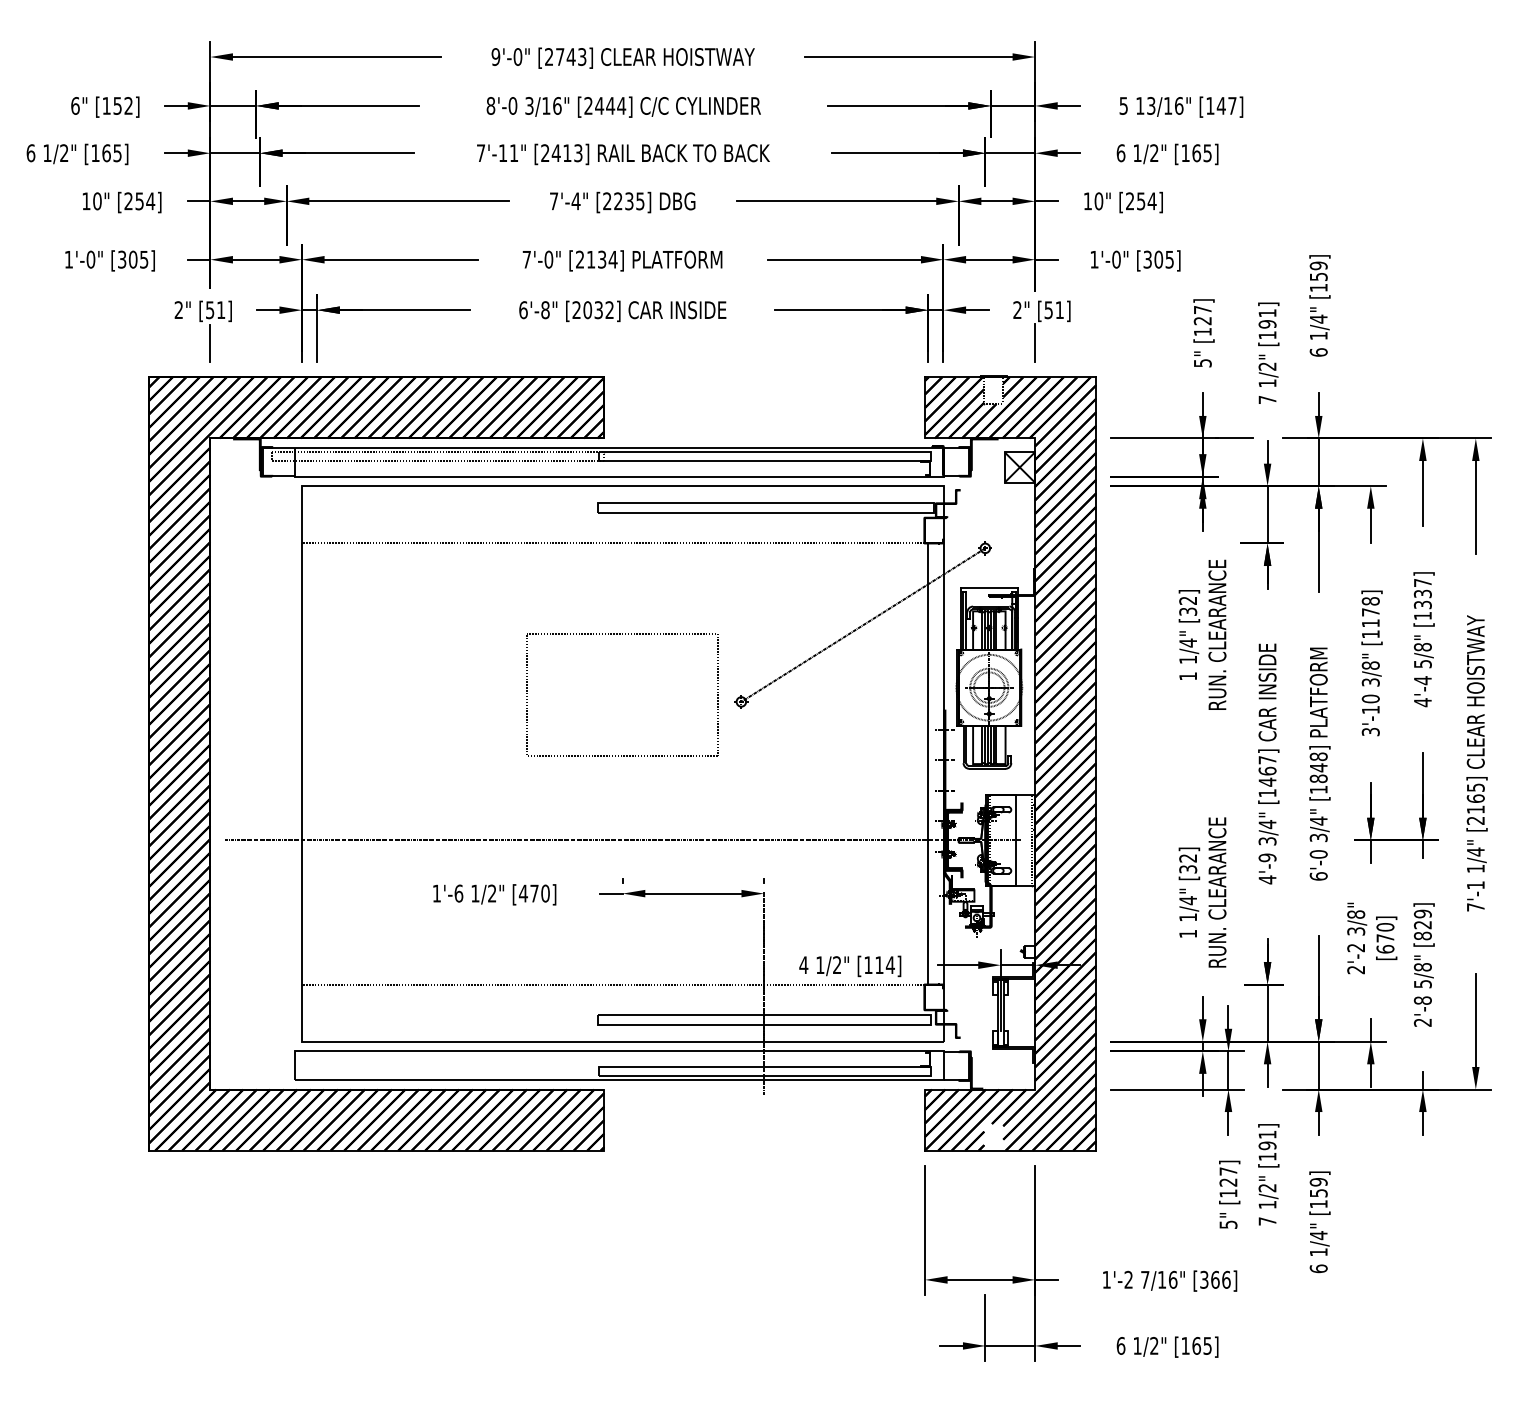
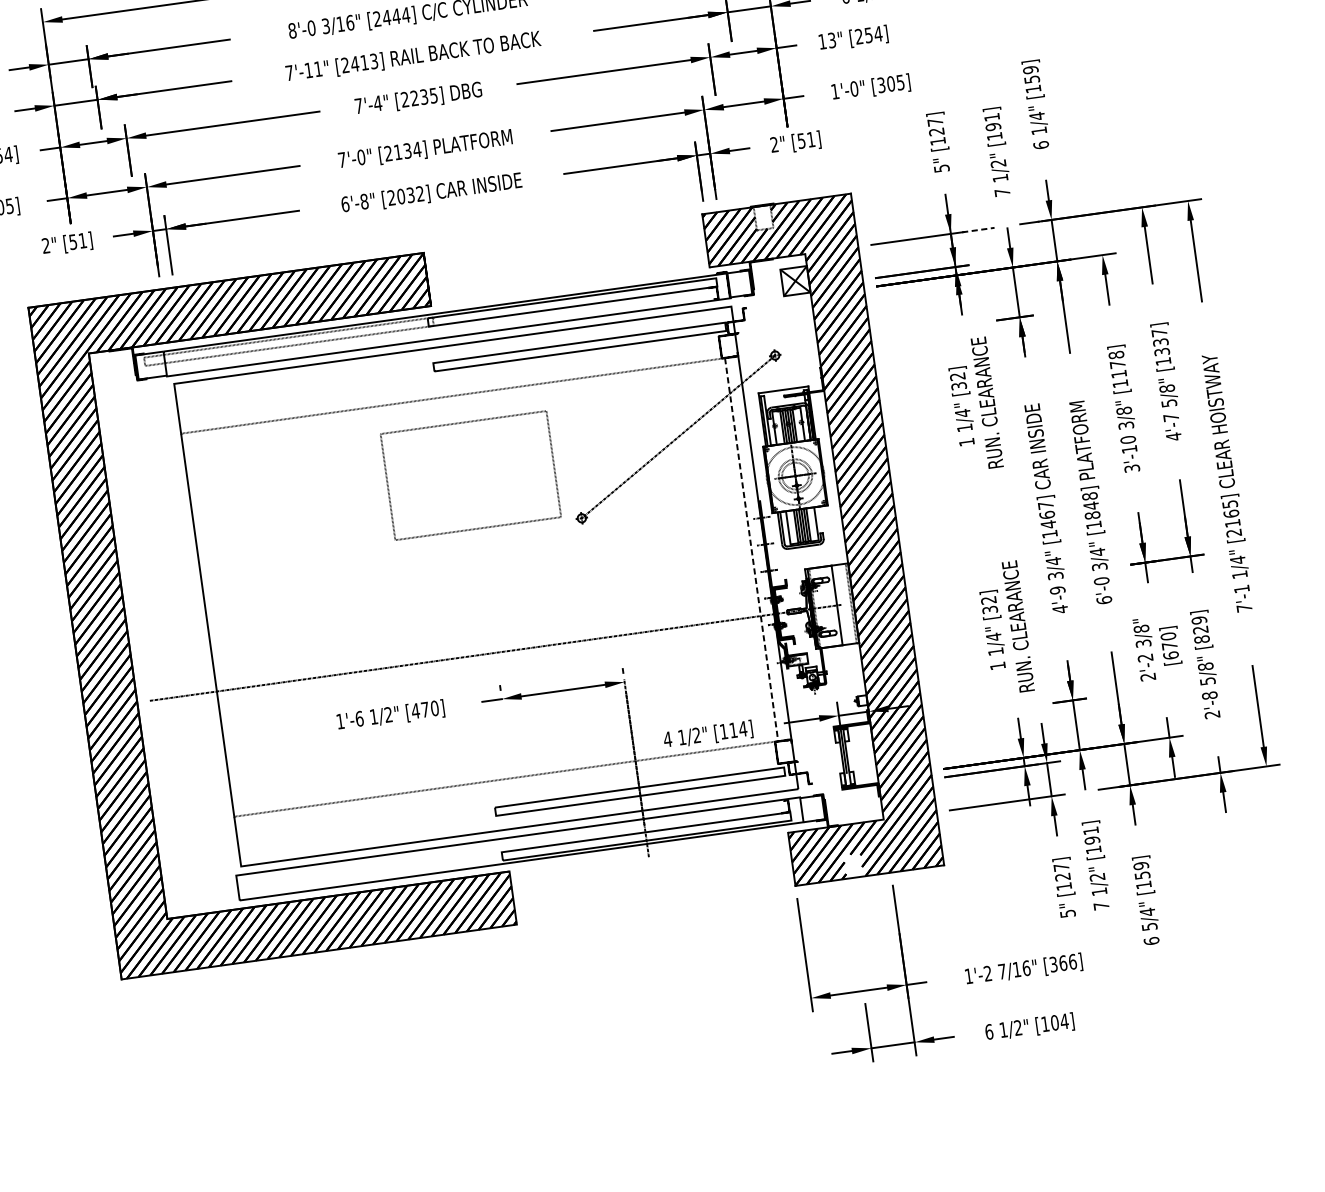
text: (1098, 201) -> (831, 40), 10" -> 13"
line: (210, 343) -> (77, 271), removed
line: (1035, 343) -> (794, 171), removed
line: (1234, 438) -> (978, 230), solid -> dashed
part: (622, 634) -> (463, 422), moved
text: (1422, 680) -> (1170, 417), 4'-4 -> 4'-7
line: (928, 763) -> (751, 549), solid -> dashed
text: (1318, 1252) -> (1149, 926), 1/4" -> 5/4"
text: (1202, 1345) -> (1059, 1021), [165] -> [104]

